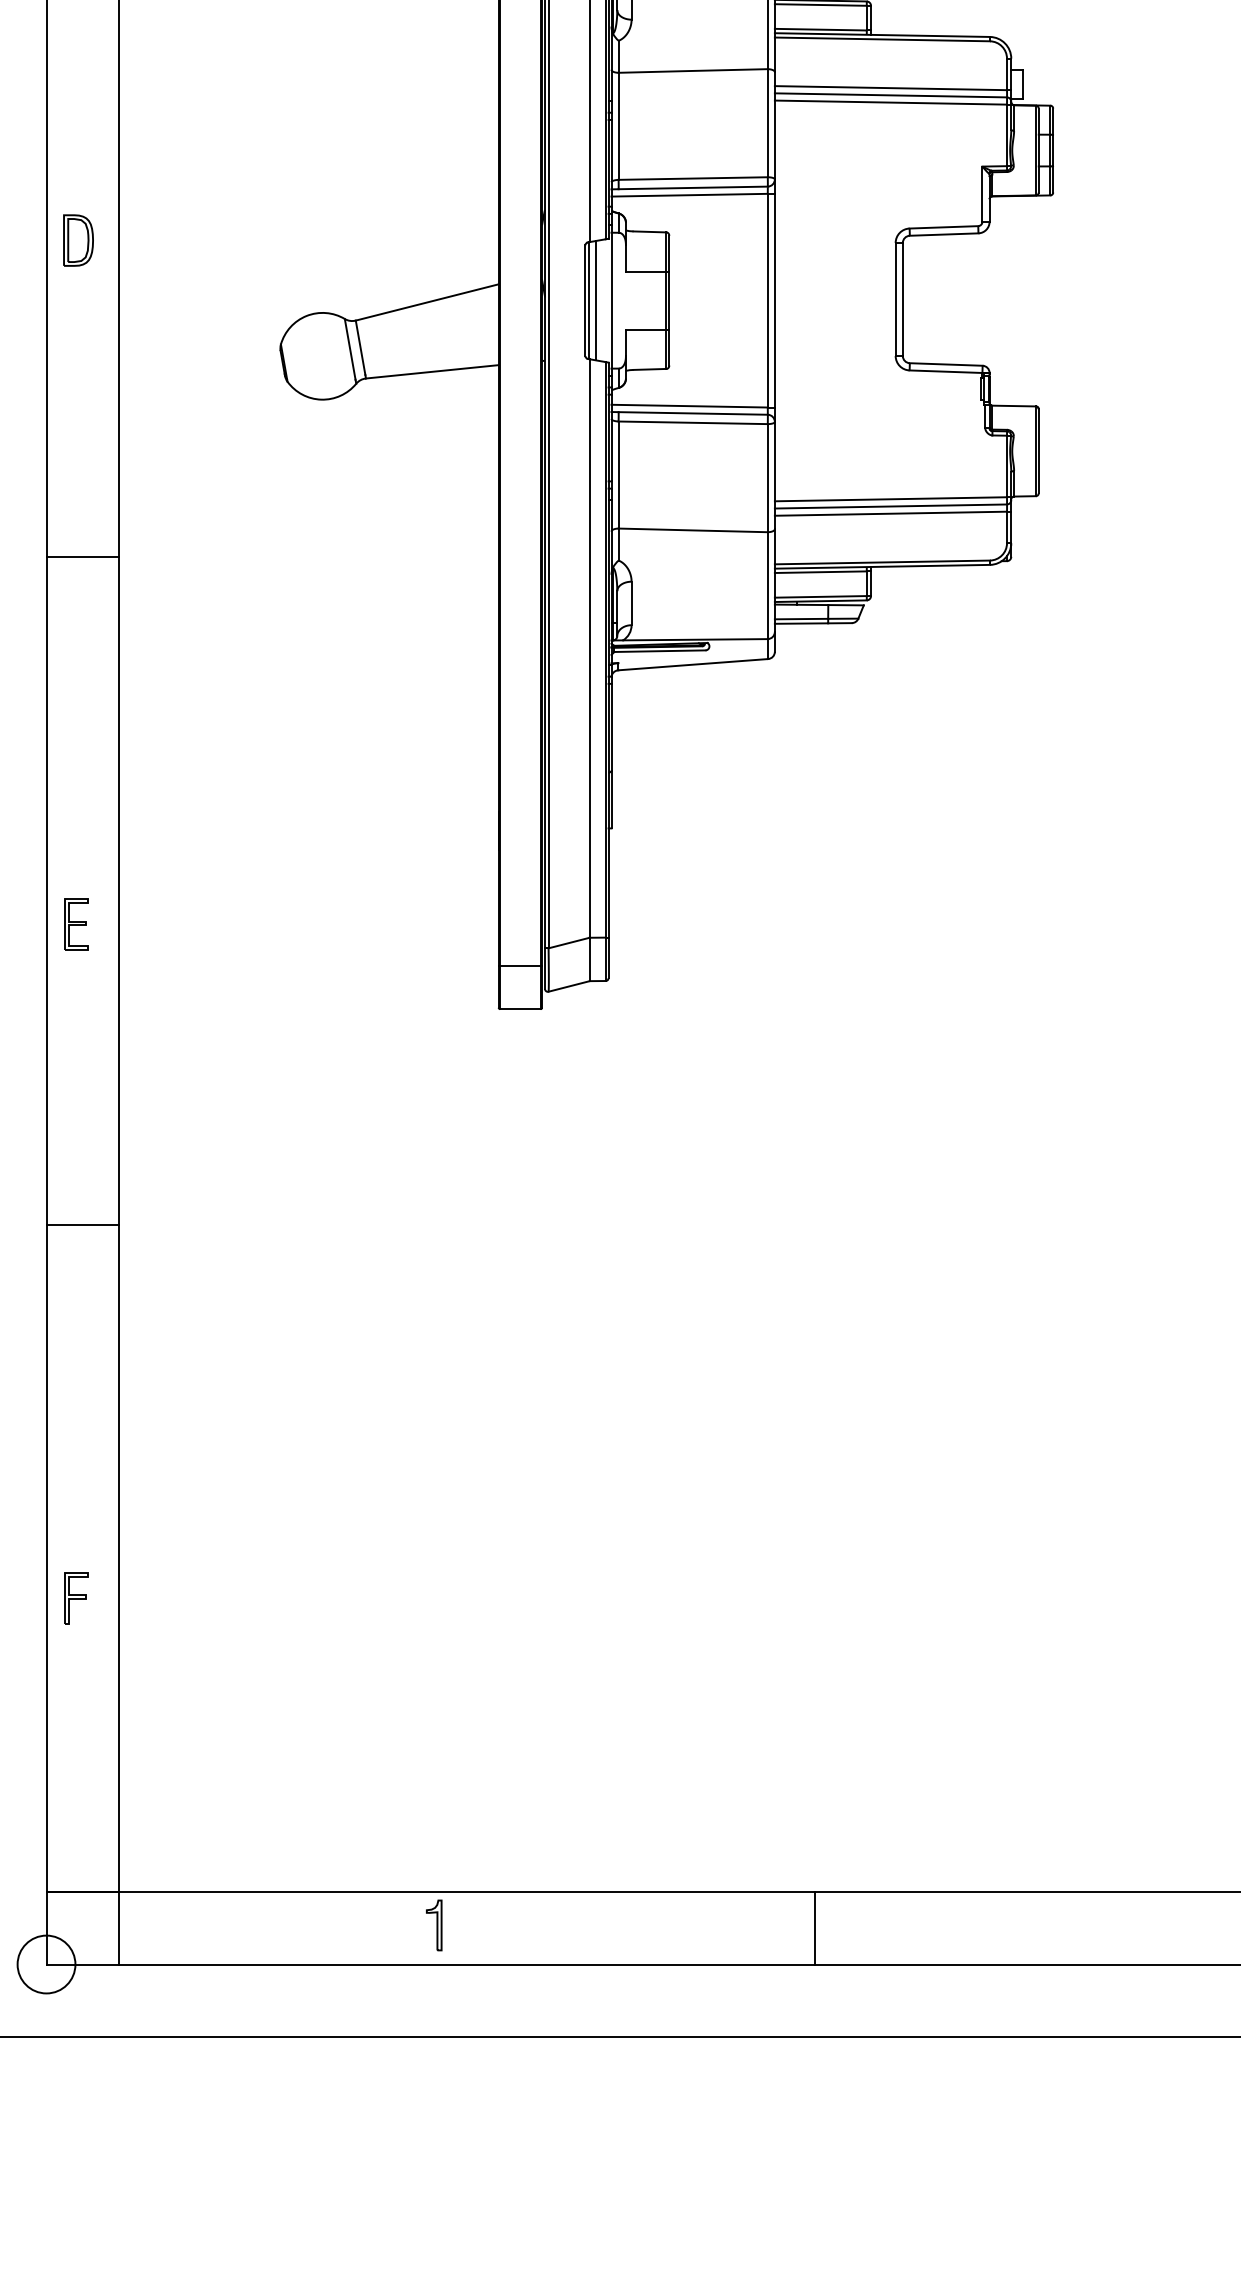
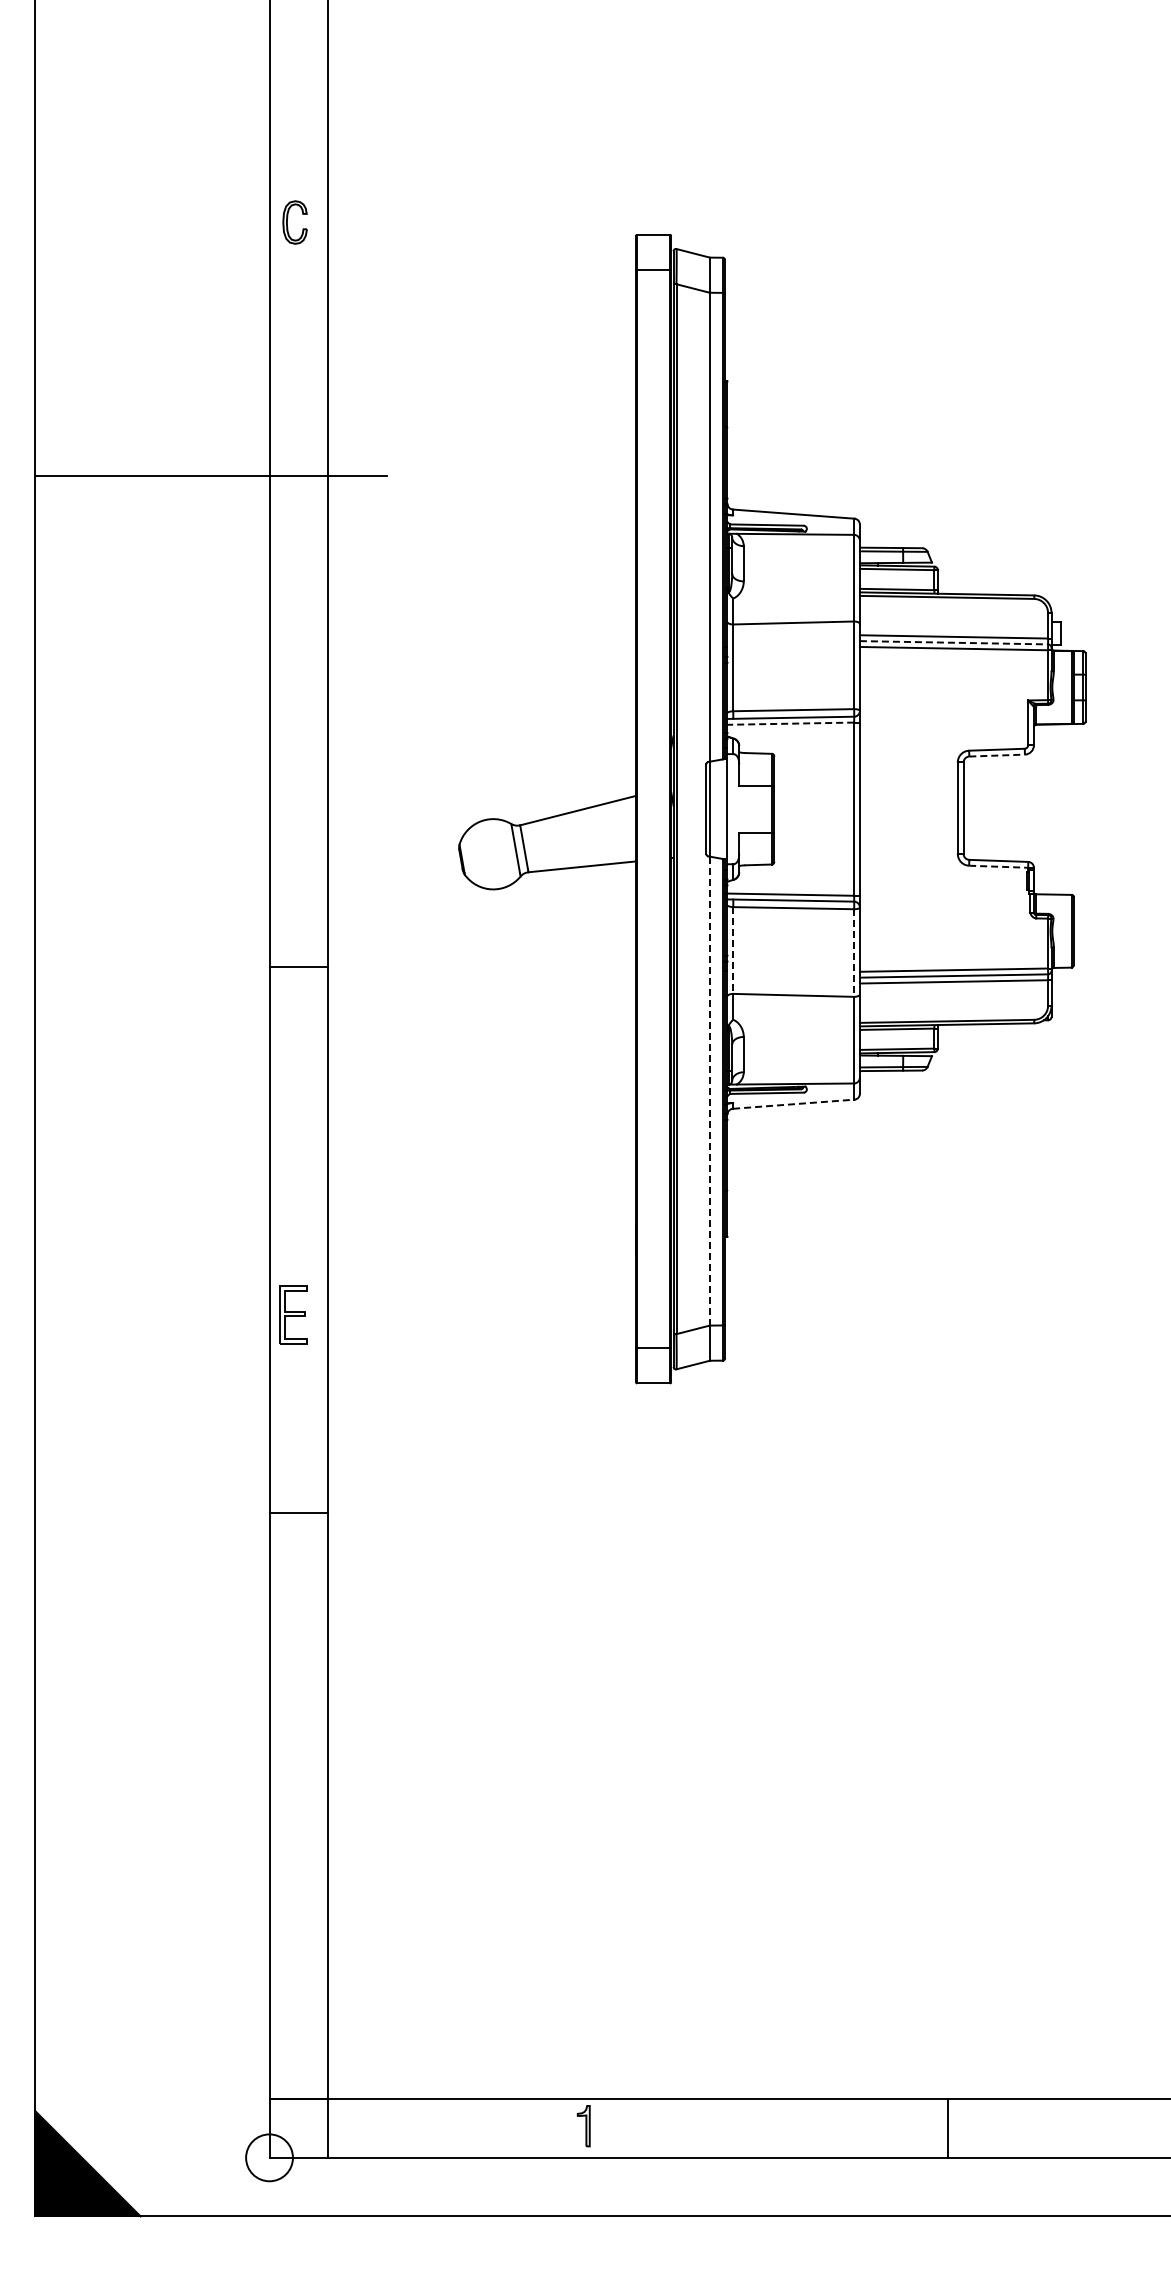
line: (891, 95) -> (954, 642), solid -> dashed
line: (689, 194) -> (790, 723), solid -> dashed
line: (944, 234) -> (997, 755), solid -> dashed
part: (78, 240) -> (295, 760), removed
line: (596, 299) -> (715, 808), removed
line: (945, 371) -> (998, 866), solid -> dashed
line: (618, 476) -> (733, 951), solid -> dashed
line: (768, 478) -> (854, 953), solid -> dashed
line: (82, 557) -> (298, 967), moved
line: (589, 647) -> (709, 1090), solid -> dashed
line: (692, 665) -> (793, 1104), solid -> dashed
part: (76, 924) -> (293, 1314), size x1.4
line: (82, 1225) -> (298, 1513), moved
part: (76, 1598) -> (293, 1861), removed
line: (815, 1928) -> (948, 2128), moved

